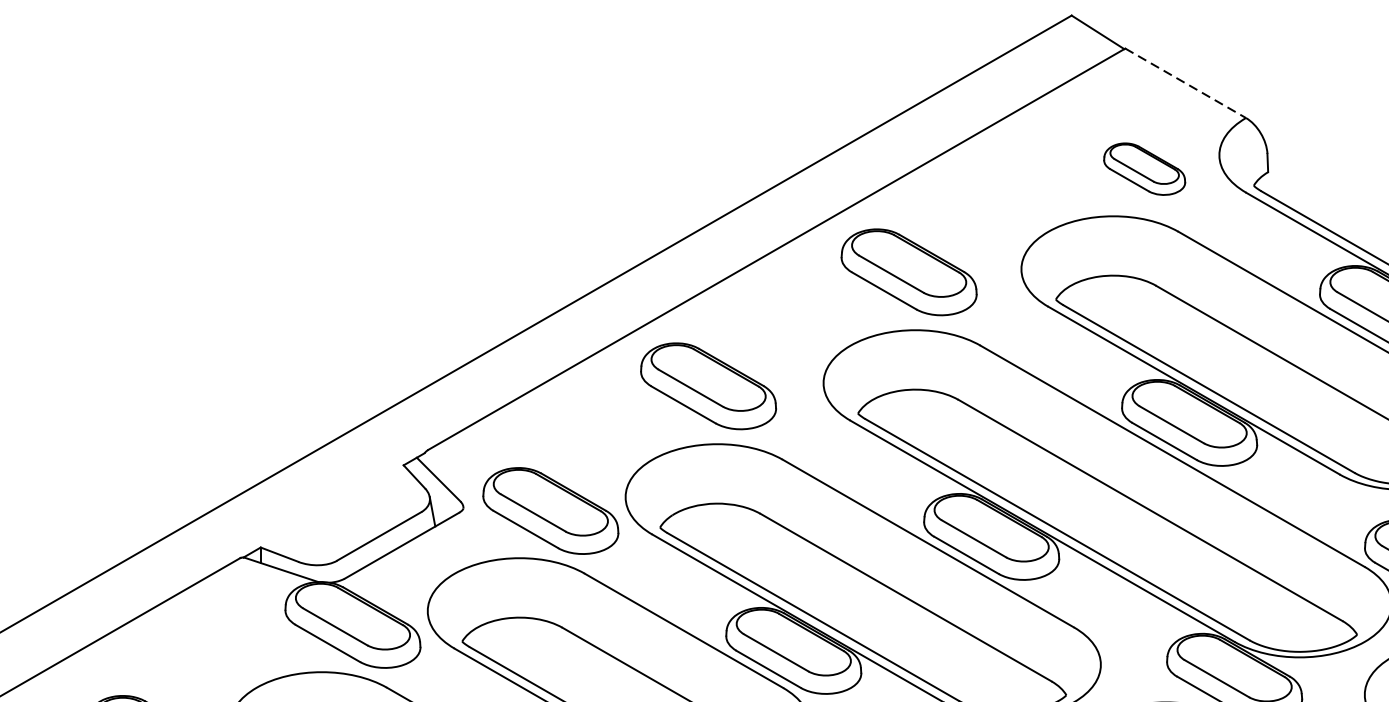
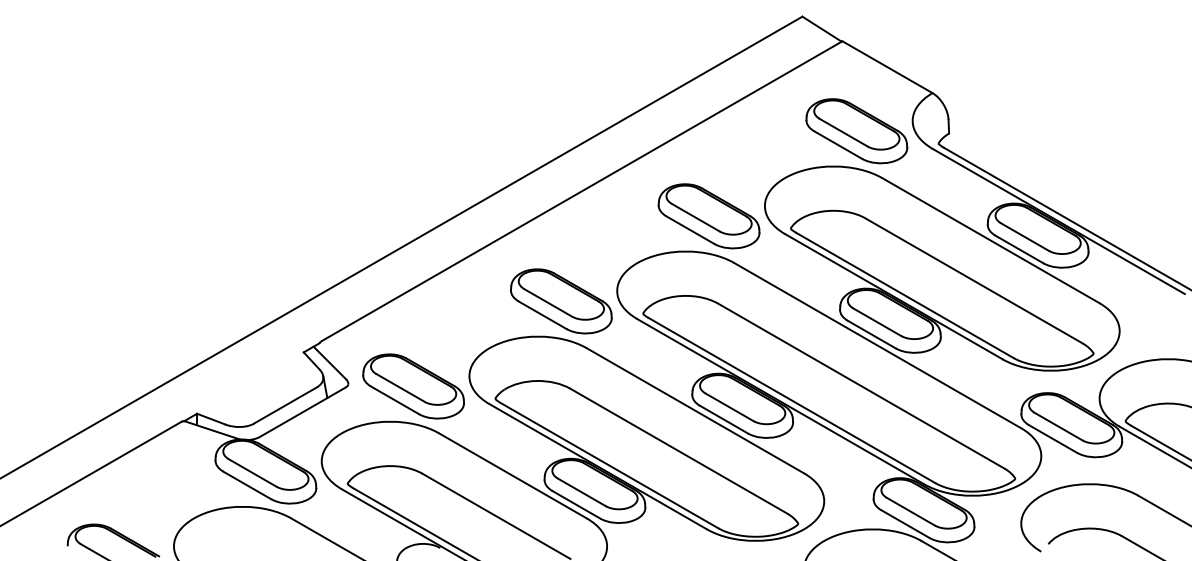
line: (1185, 83) -> (887, 67), dashed -> solid
part: (1144, 169) -> (856, 131), size x1.67
part: (908, 272) -> (708, 216), moved
part: (708, 386) -> (561, 301), moved

